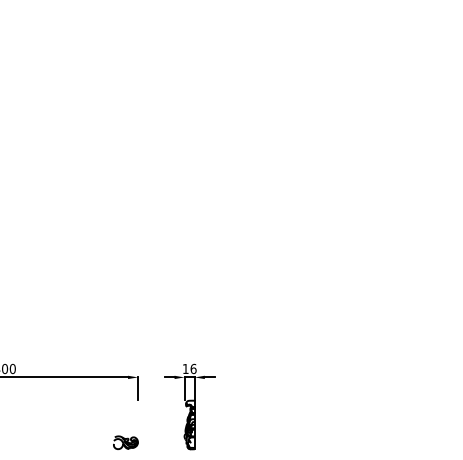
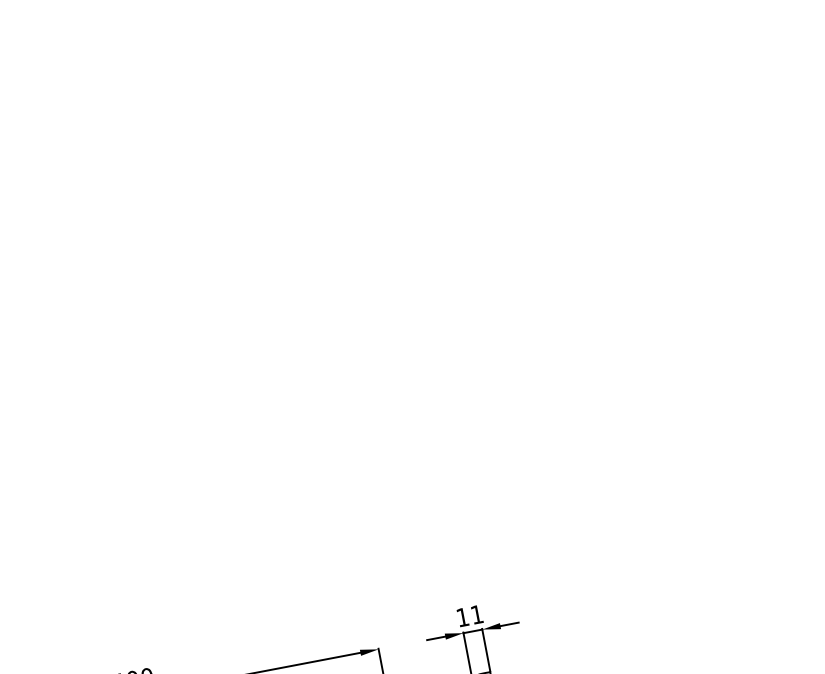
text: (193, 368) -> (476, 613), 16 -> 11

